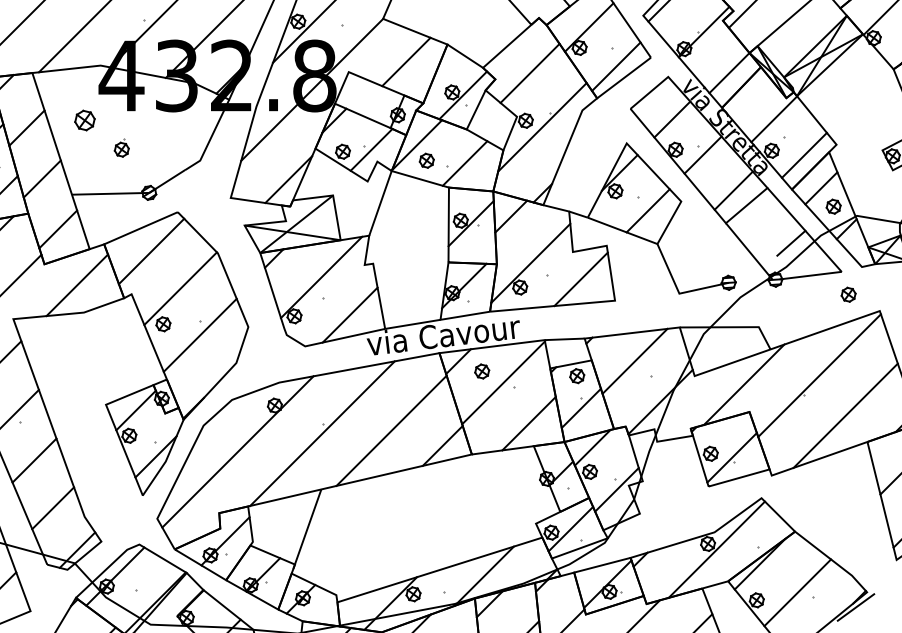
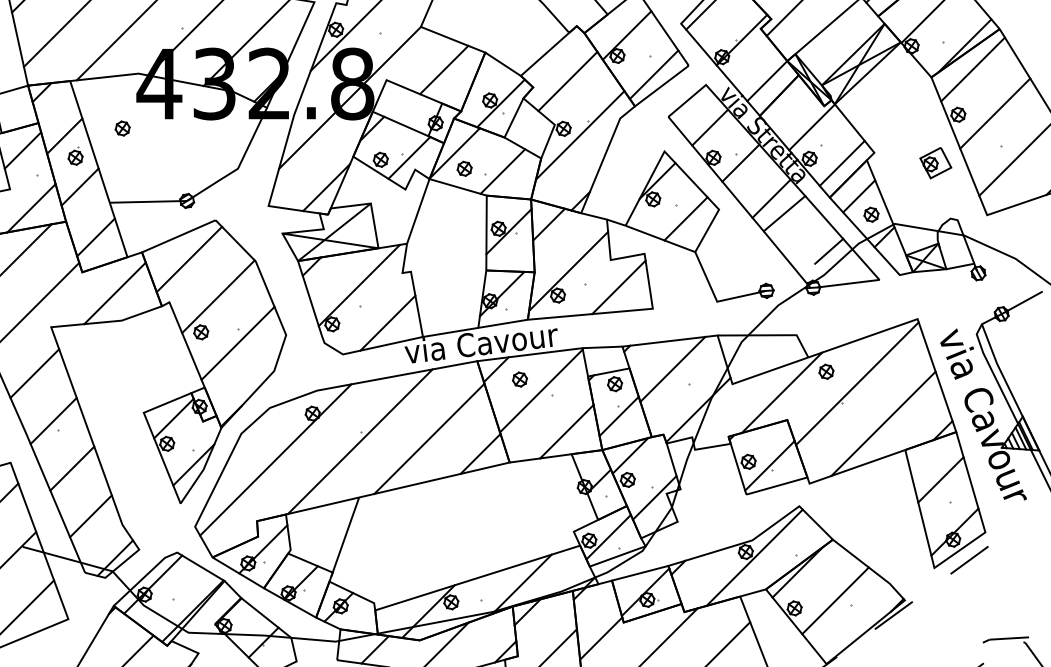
part: (84, 120) -> (122, 128), size x0.71
part: (121, 147) -> (75, 155), moved
part: (848, 294) -> (826, 371), moved

